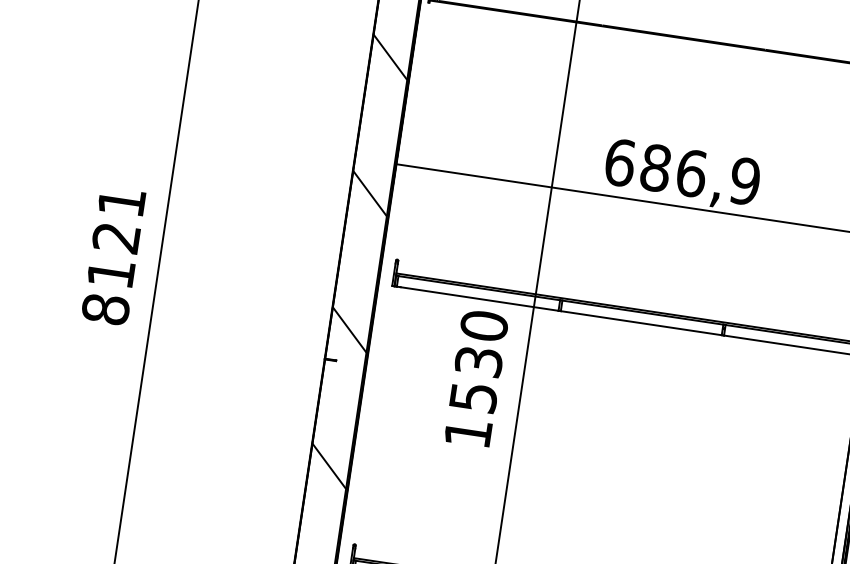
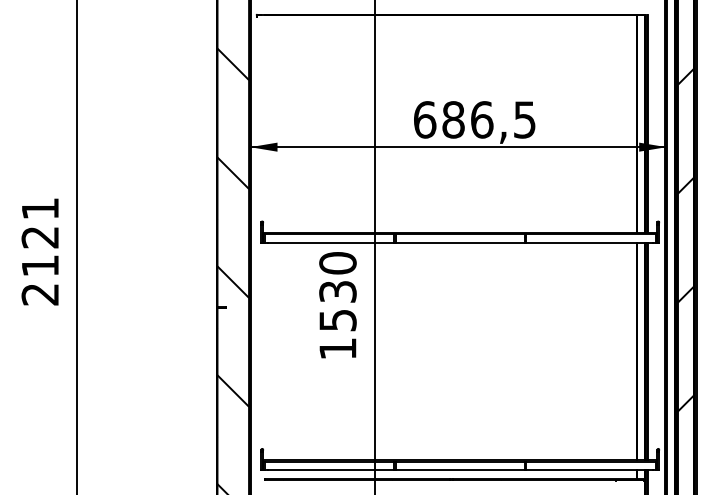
fill: (412, 165) -> (263, 146), added
text: (744, 180) -> (524, 119), 686,9 -> 686,5
text: (105, 309) -> (40, 294), 8121 -> 2121

